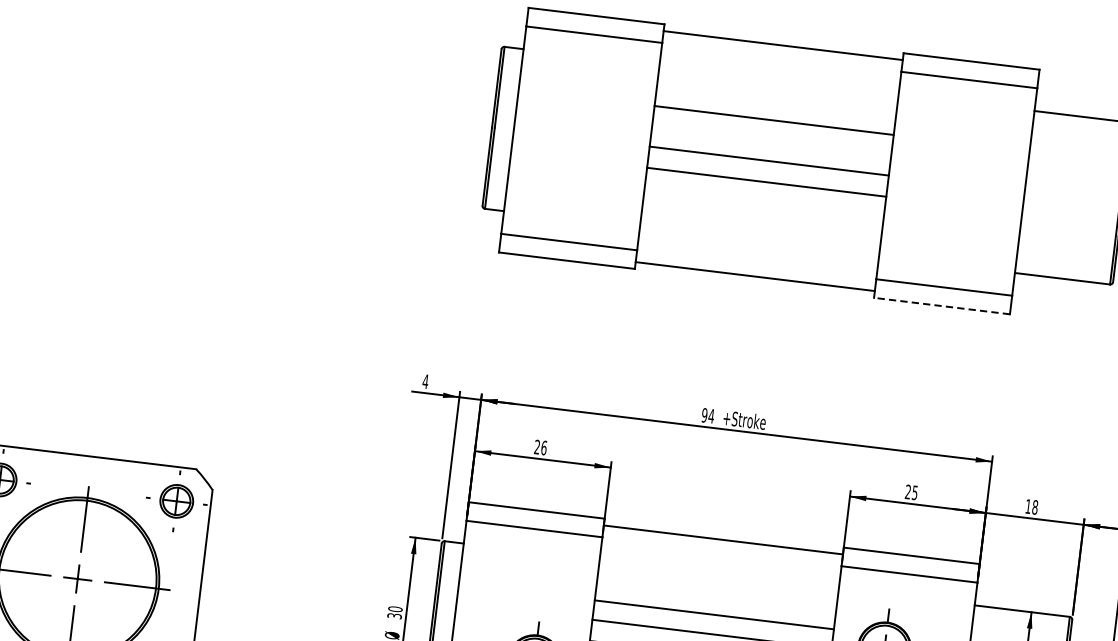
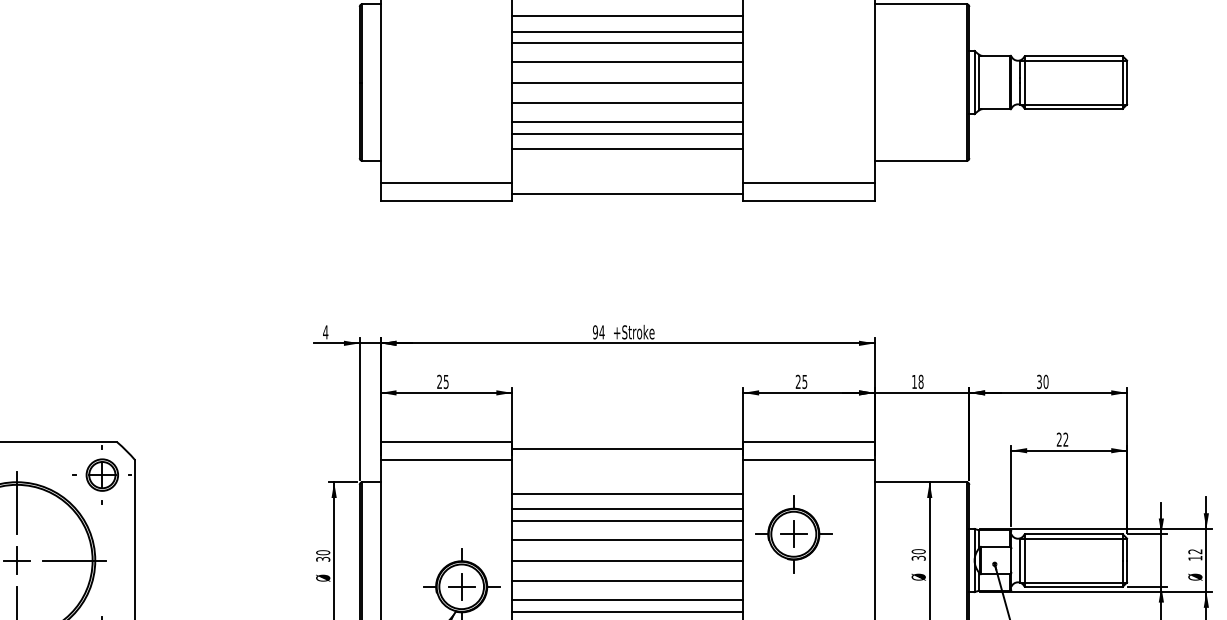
line: (777, 91) -> (627, 15), added
line: (775, 108) -> (627, 31), added
line: (771, 140) -> (627, 62), added
line: (764, 201) -> (627, 121), added
line: (762, 213) -> (627, 133), added
line: (760, 230) -> (627, 149), added
line: (942, 305) -> (809, 200), dashed -> solid
text: (543, 447) -> (445, 381), 26 -> 25
line: (717, 586) -> (627, 493), added
line: (715, 602) -> (627, 509), added

